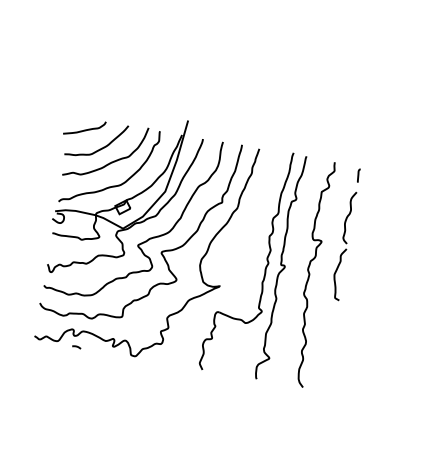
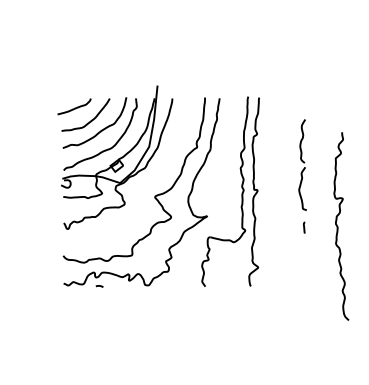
curve: (358, 175) -> (304, 227), moved
curve: (143, 241) -> (138, 190), removed
curve: (310, 273) -> (338, 226), moved

